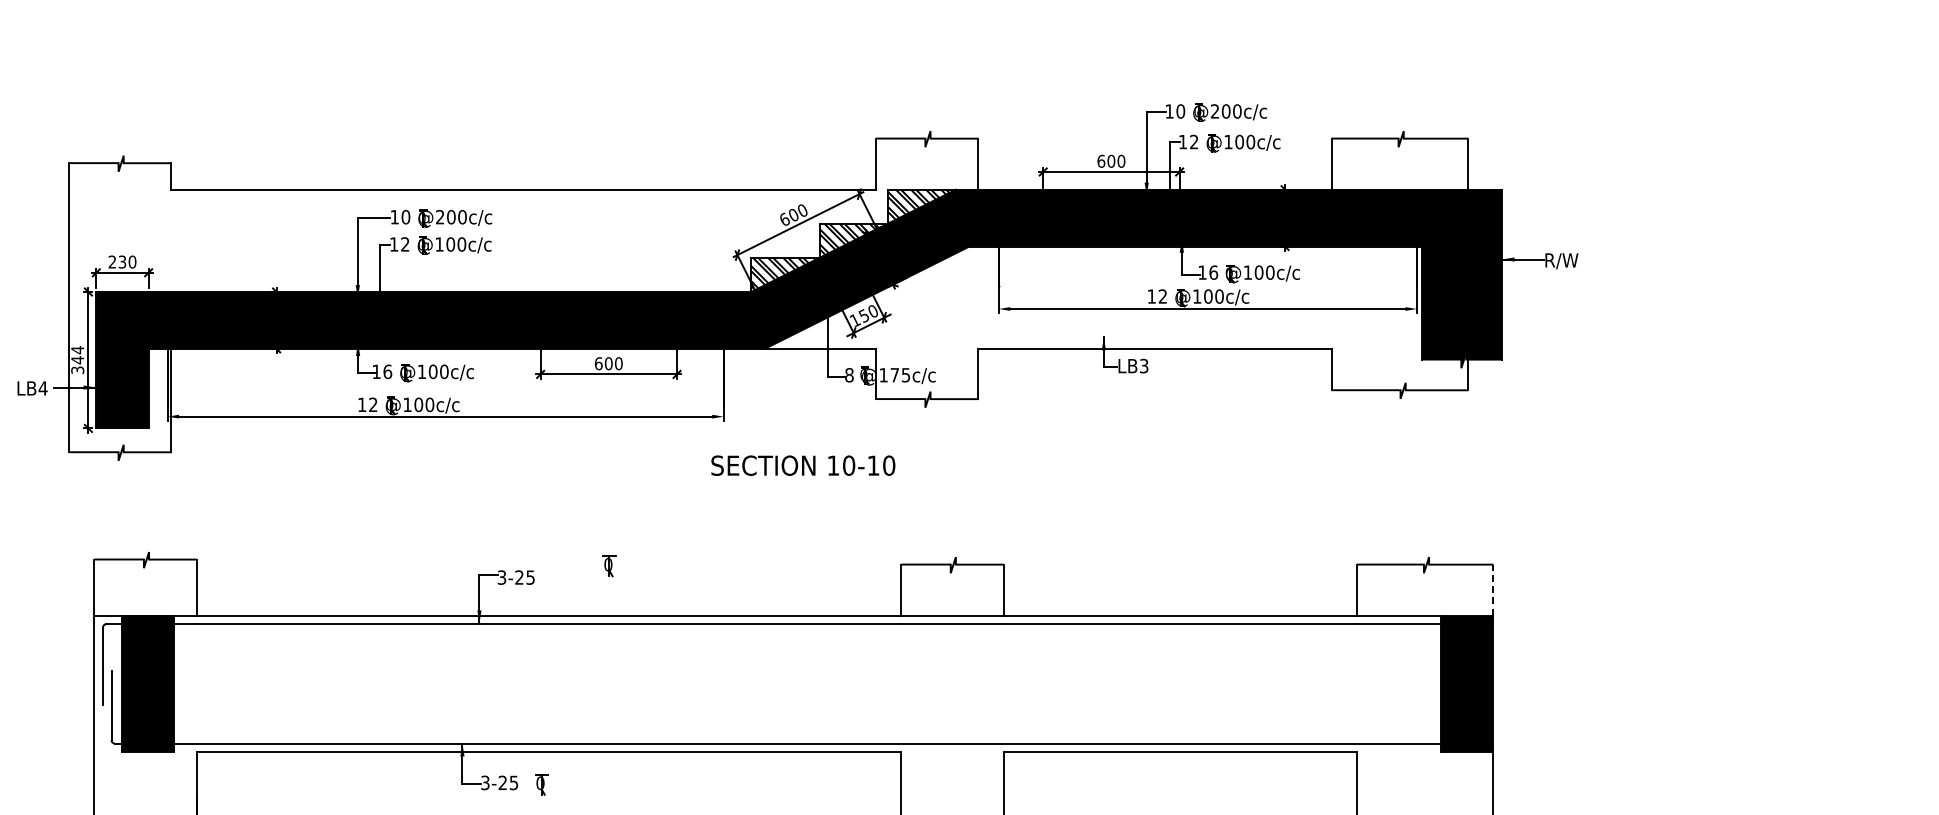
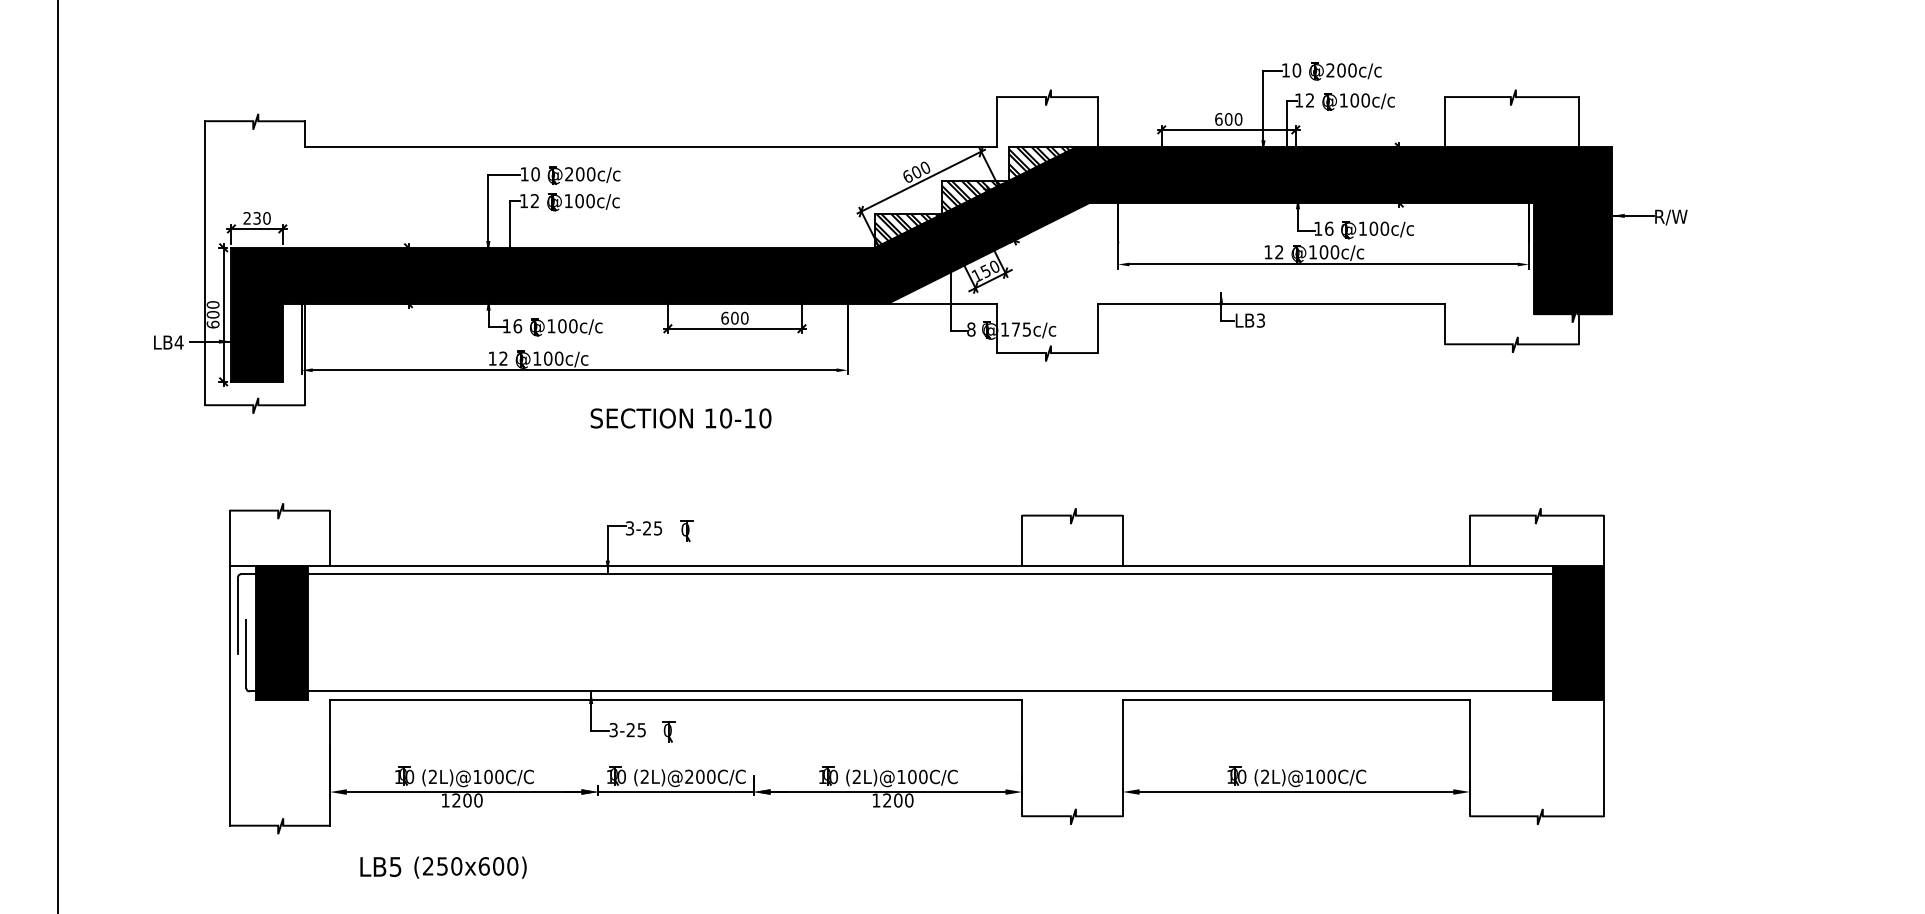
text: (77, 359) -> (212, 314), 344 -> 600
text: (802, 465) -> (680, 418), moved
part: (609, 566) -> (686, 531), moved
line: (1493, 589) -> (1604, 540), dashed -> solid

